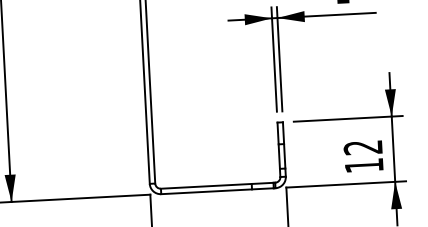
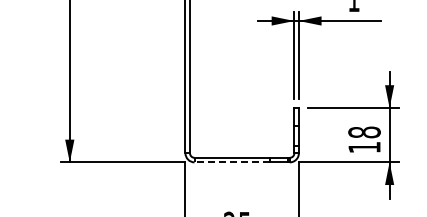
text: (363, 147) -> (364, 132), 12 -> 18
line: (206, 191) -> (232, 162), solid -> dashed

